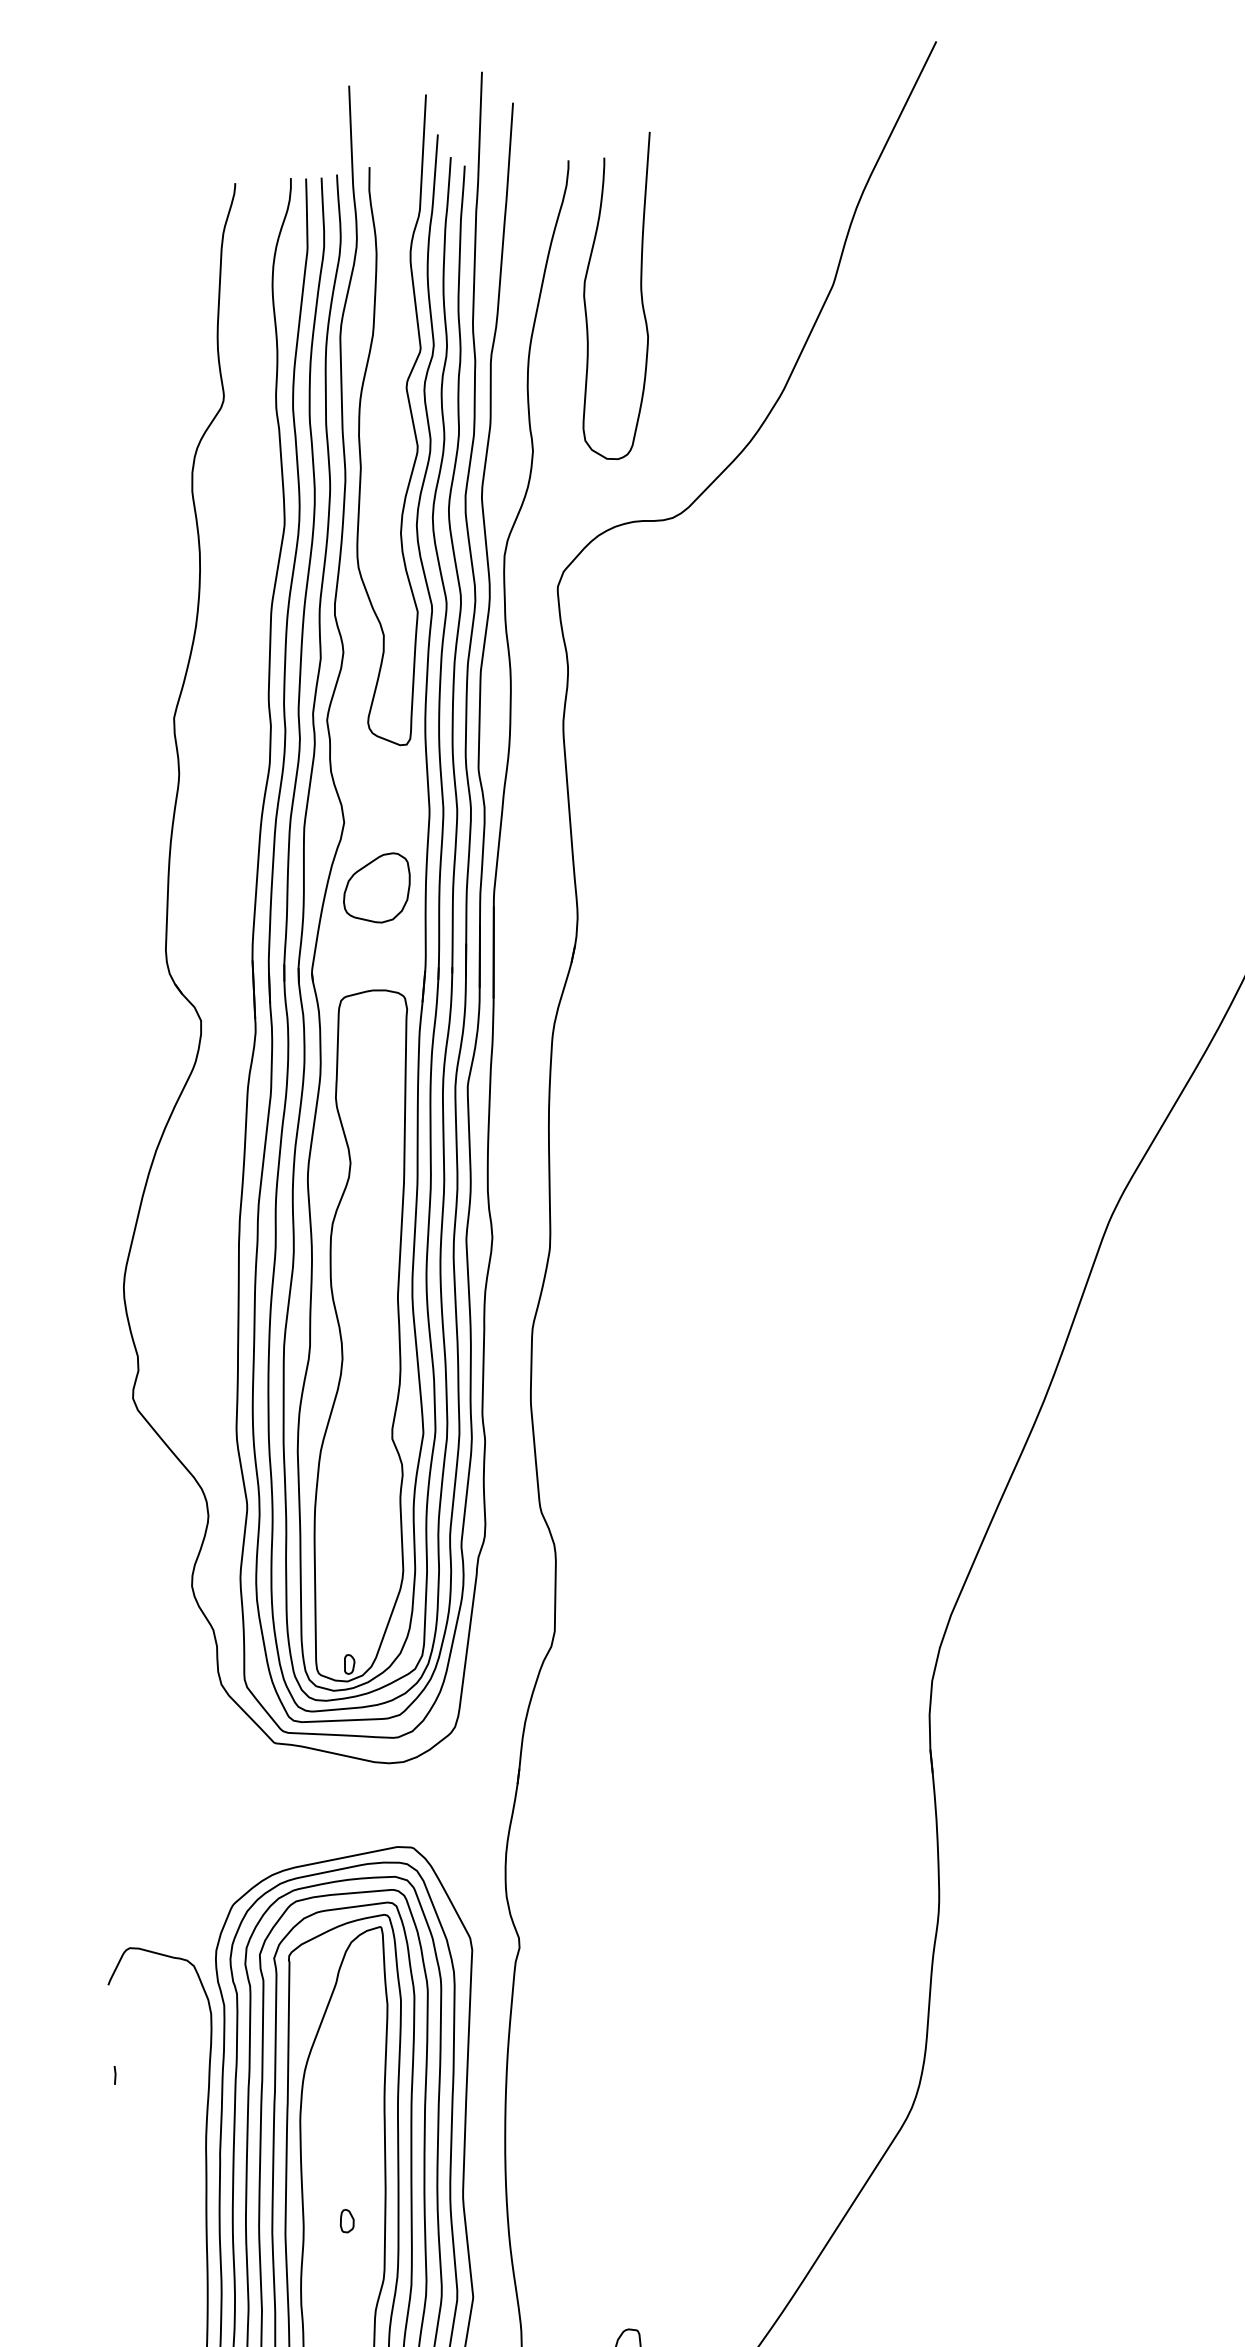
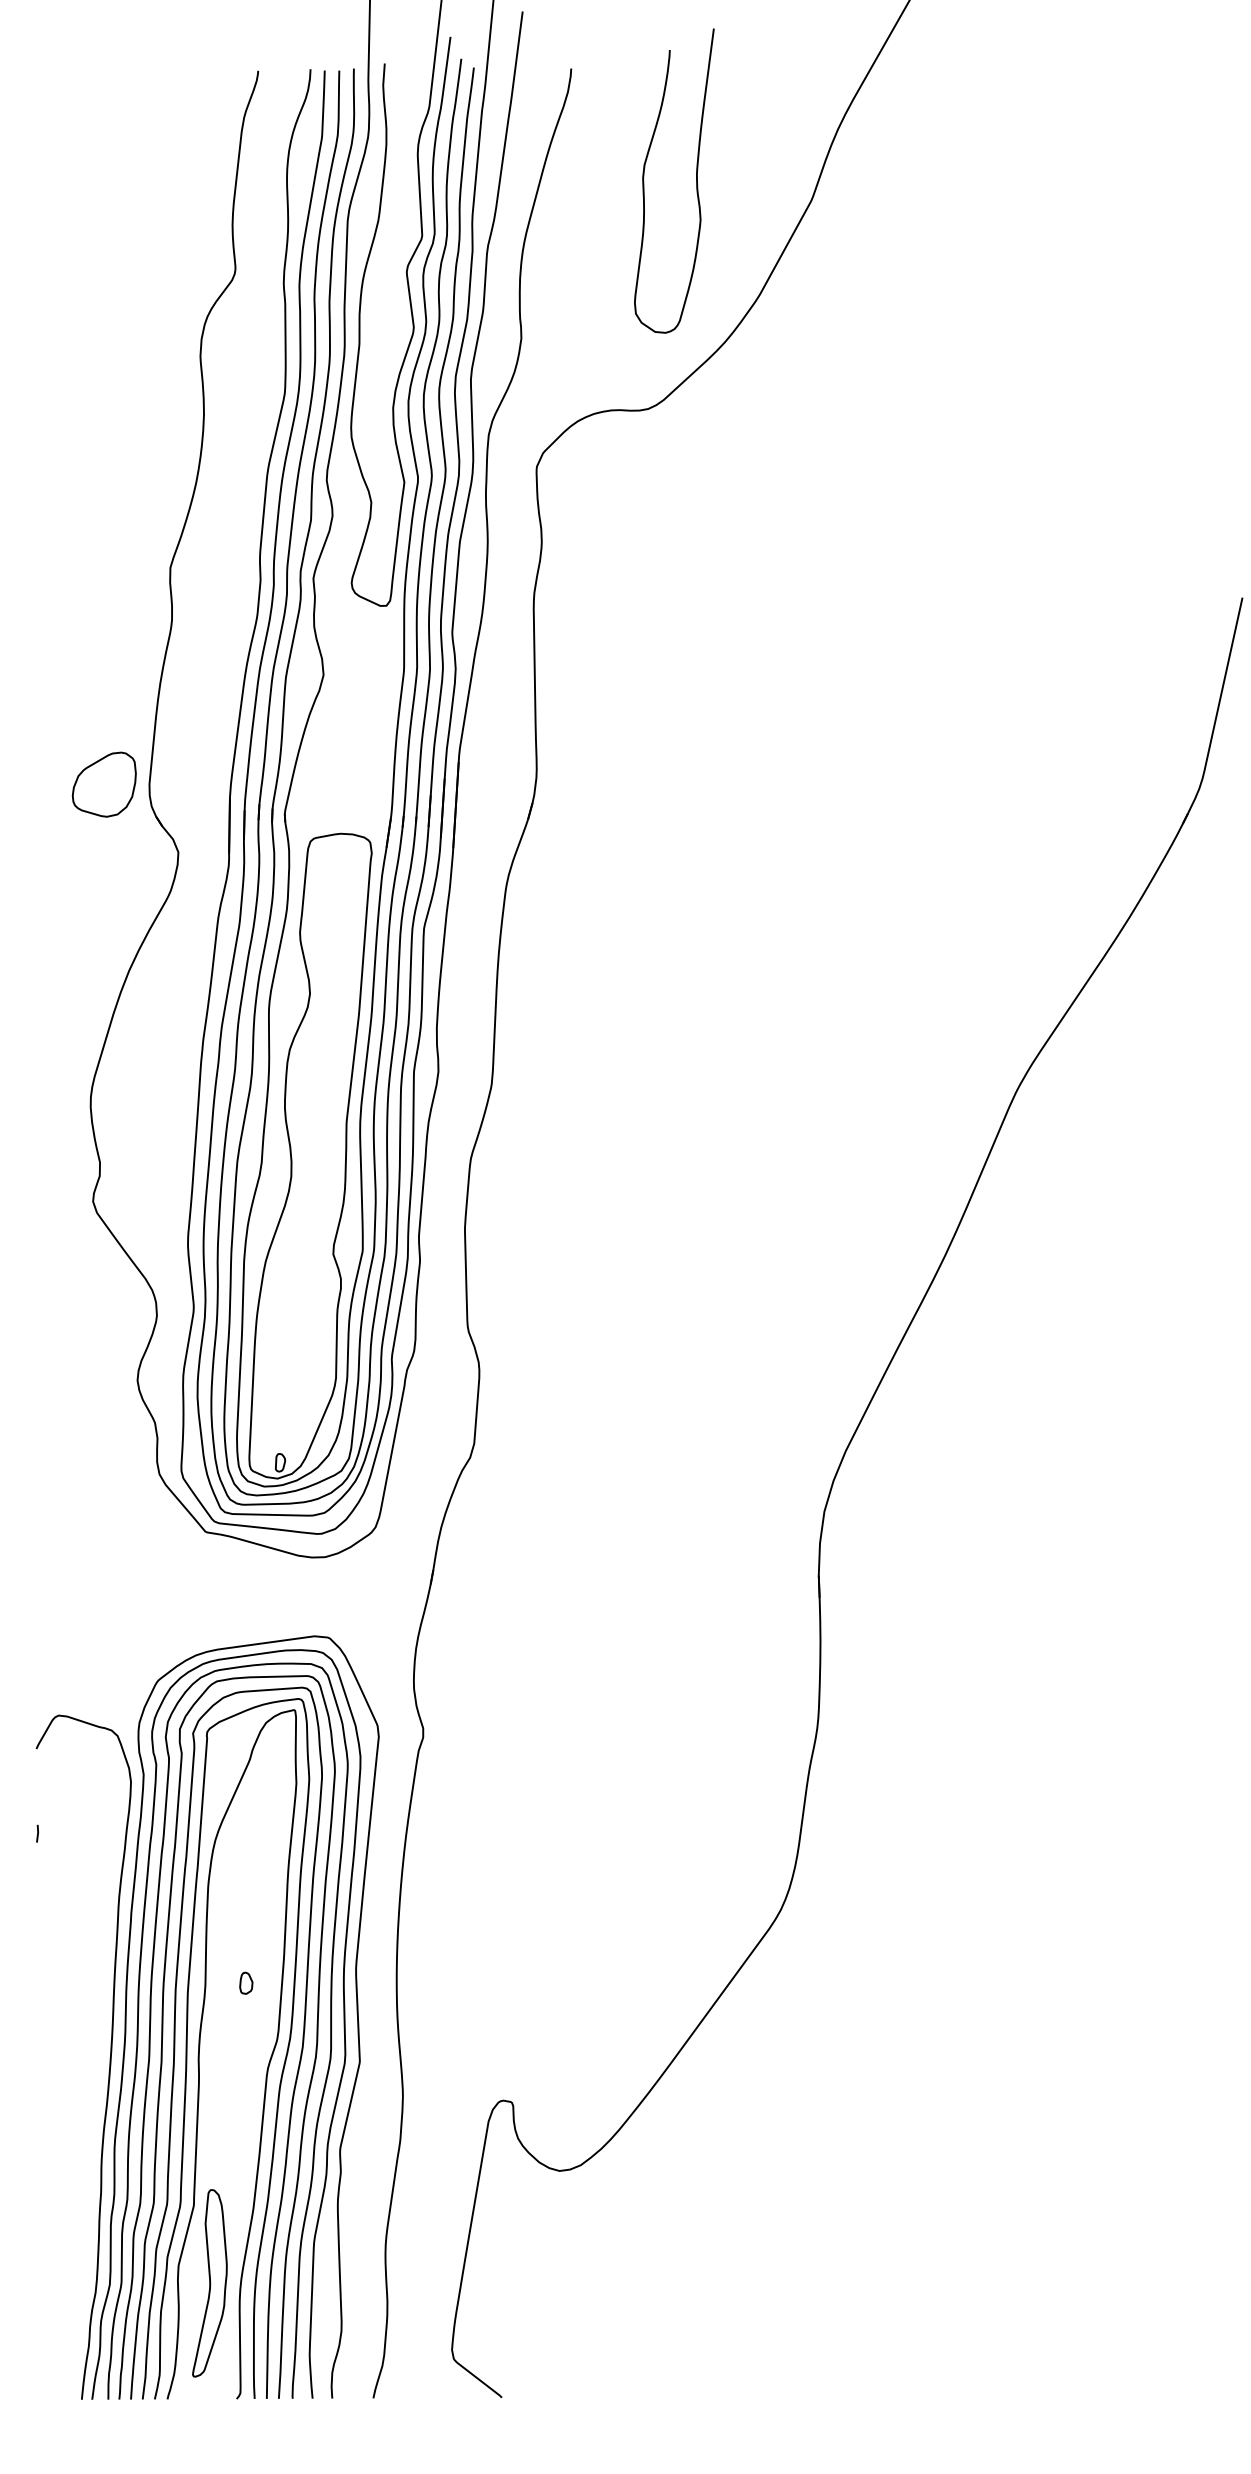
curve: (641, 294) -> (696, 180), moved
part: (375, 888) -> (103, 784), moved

